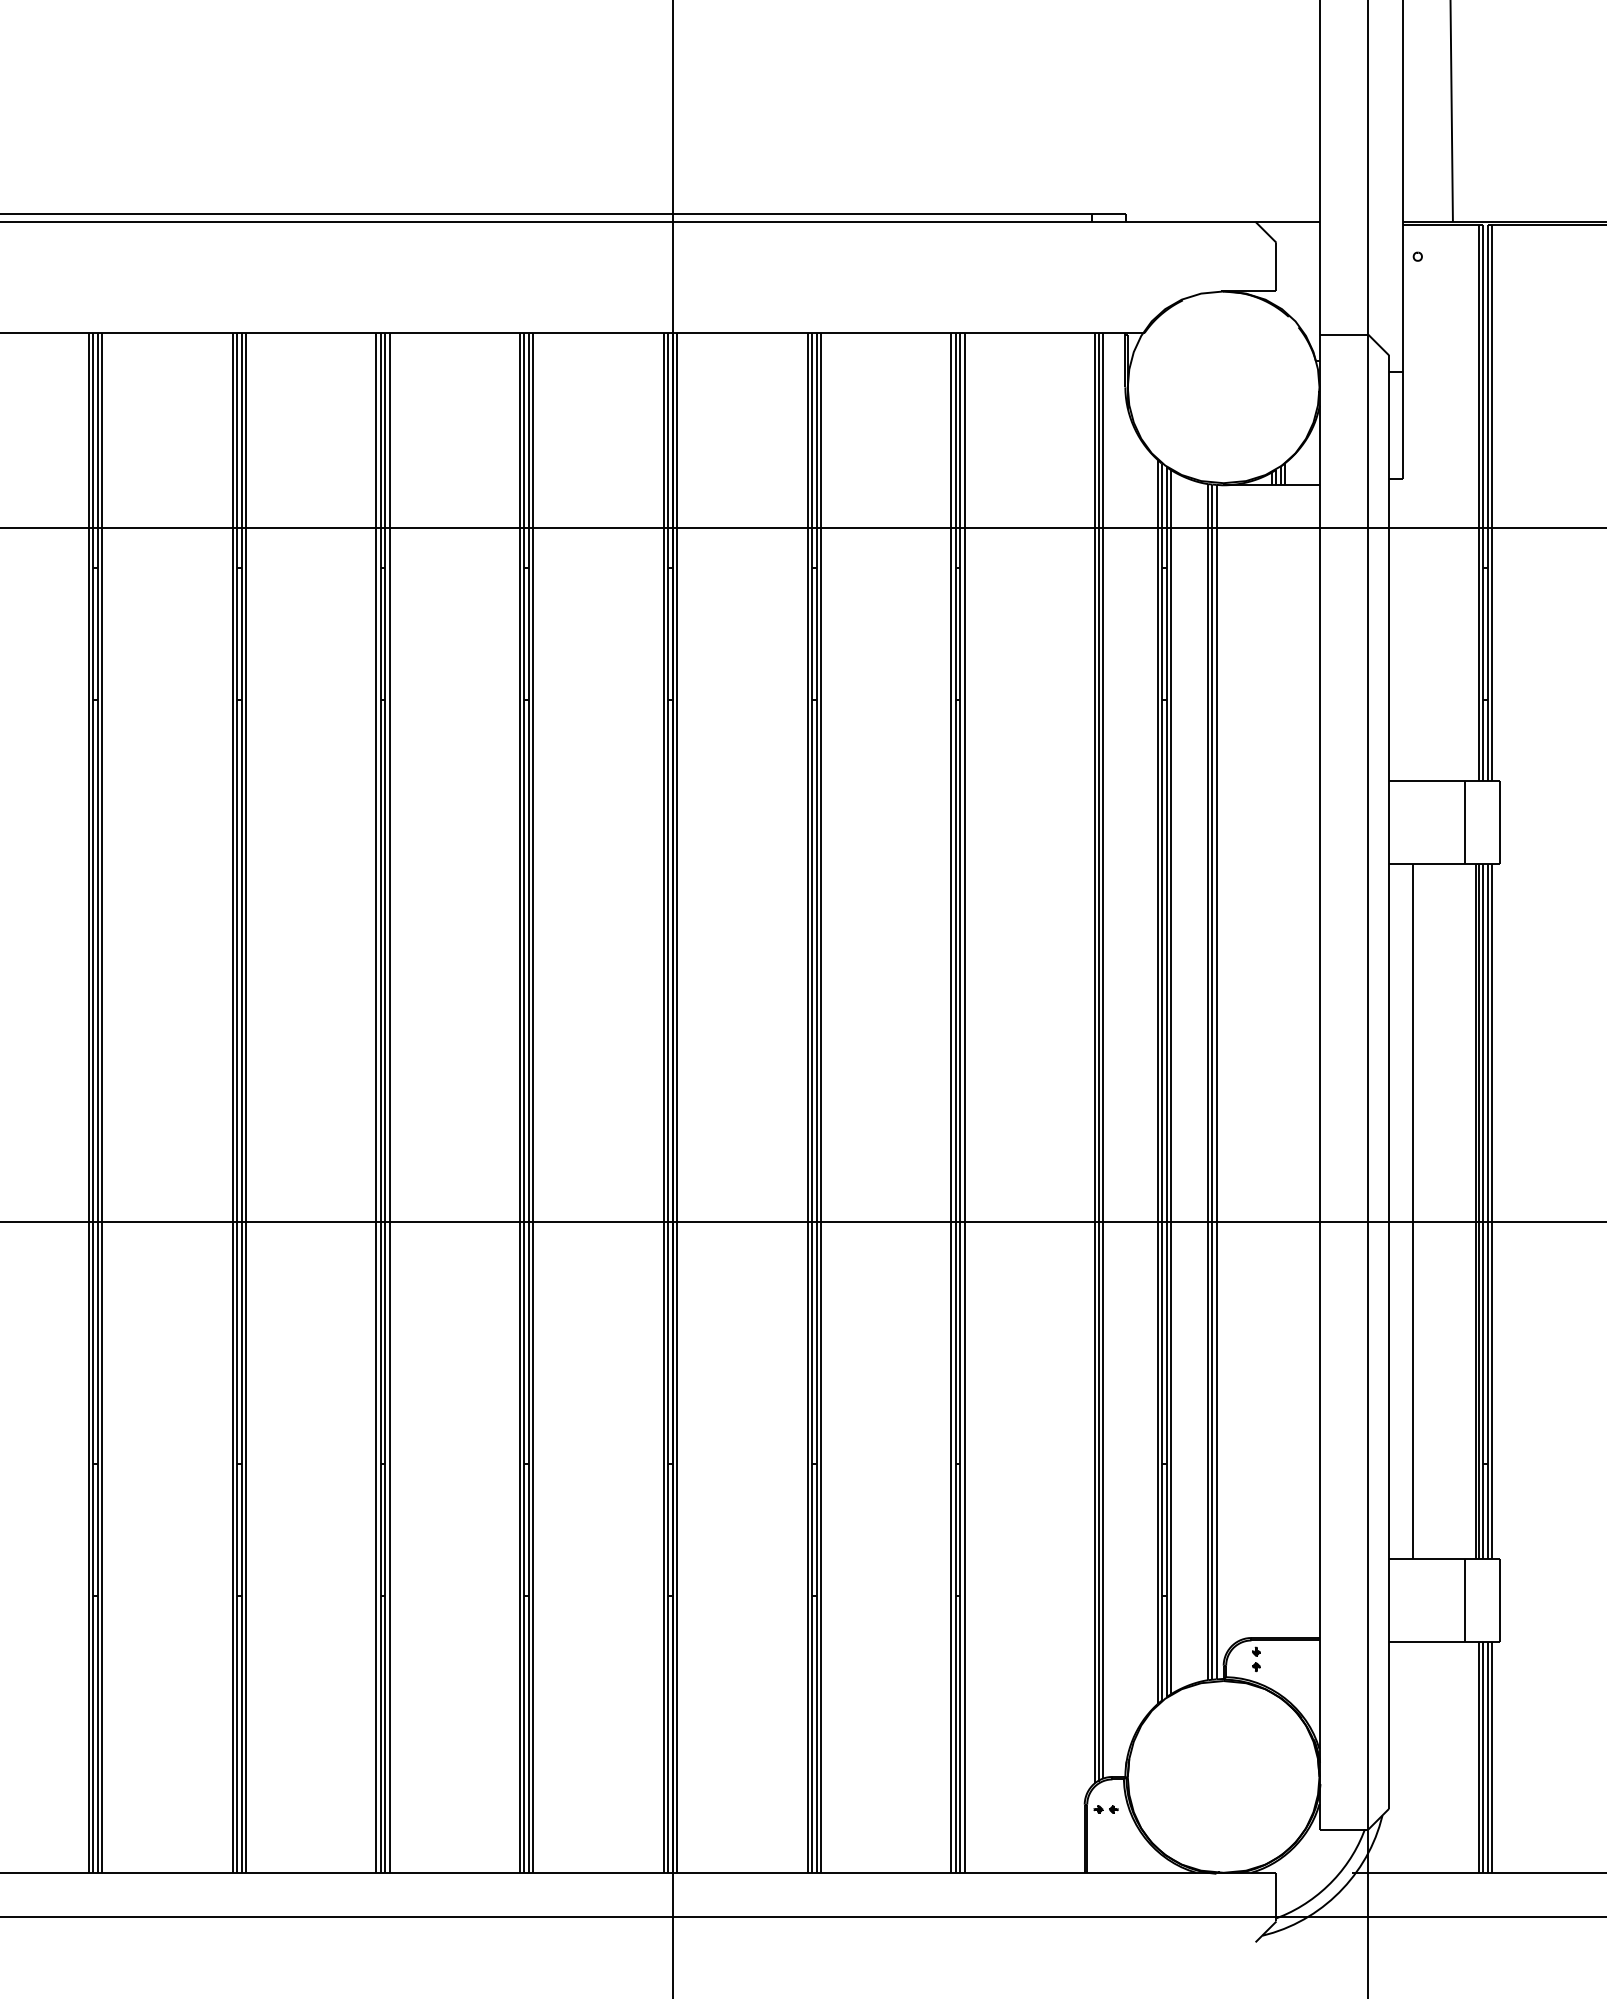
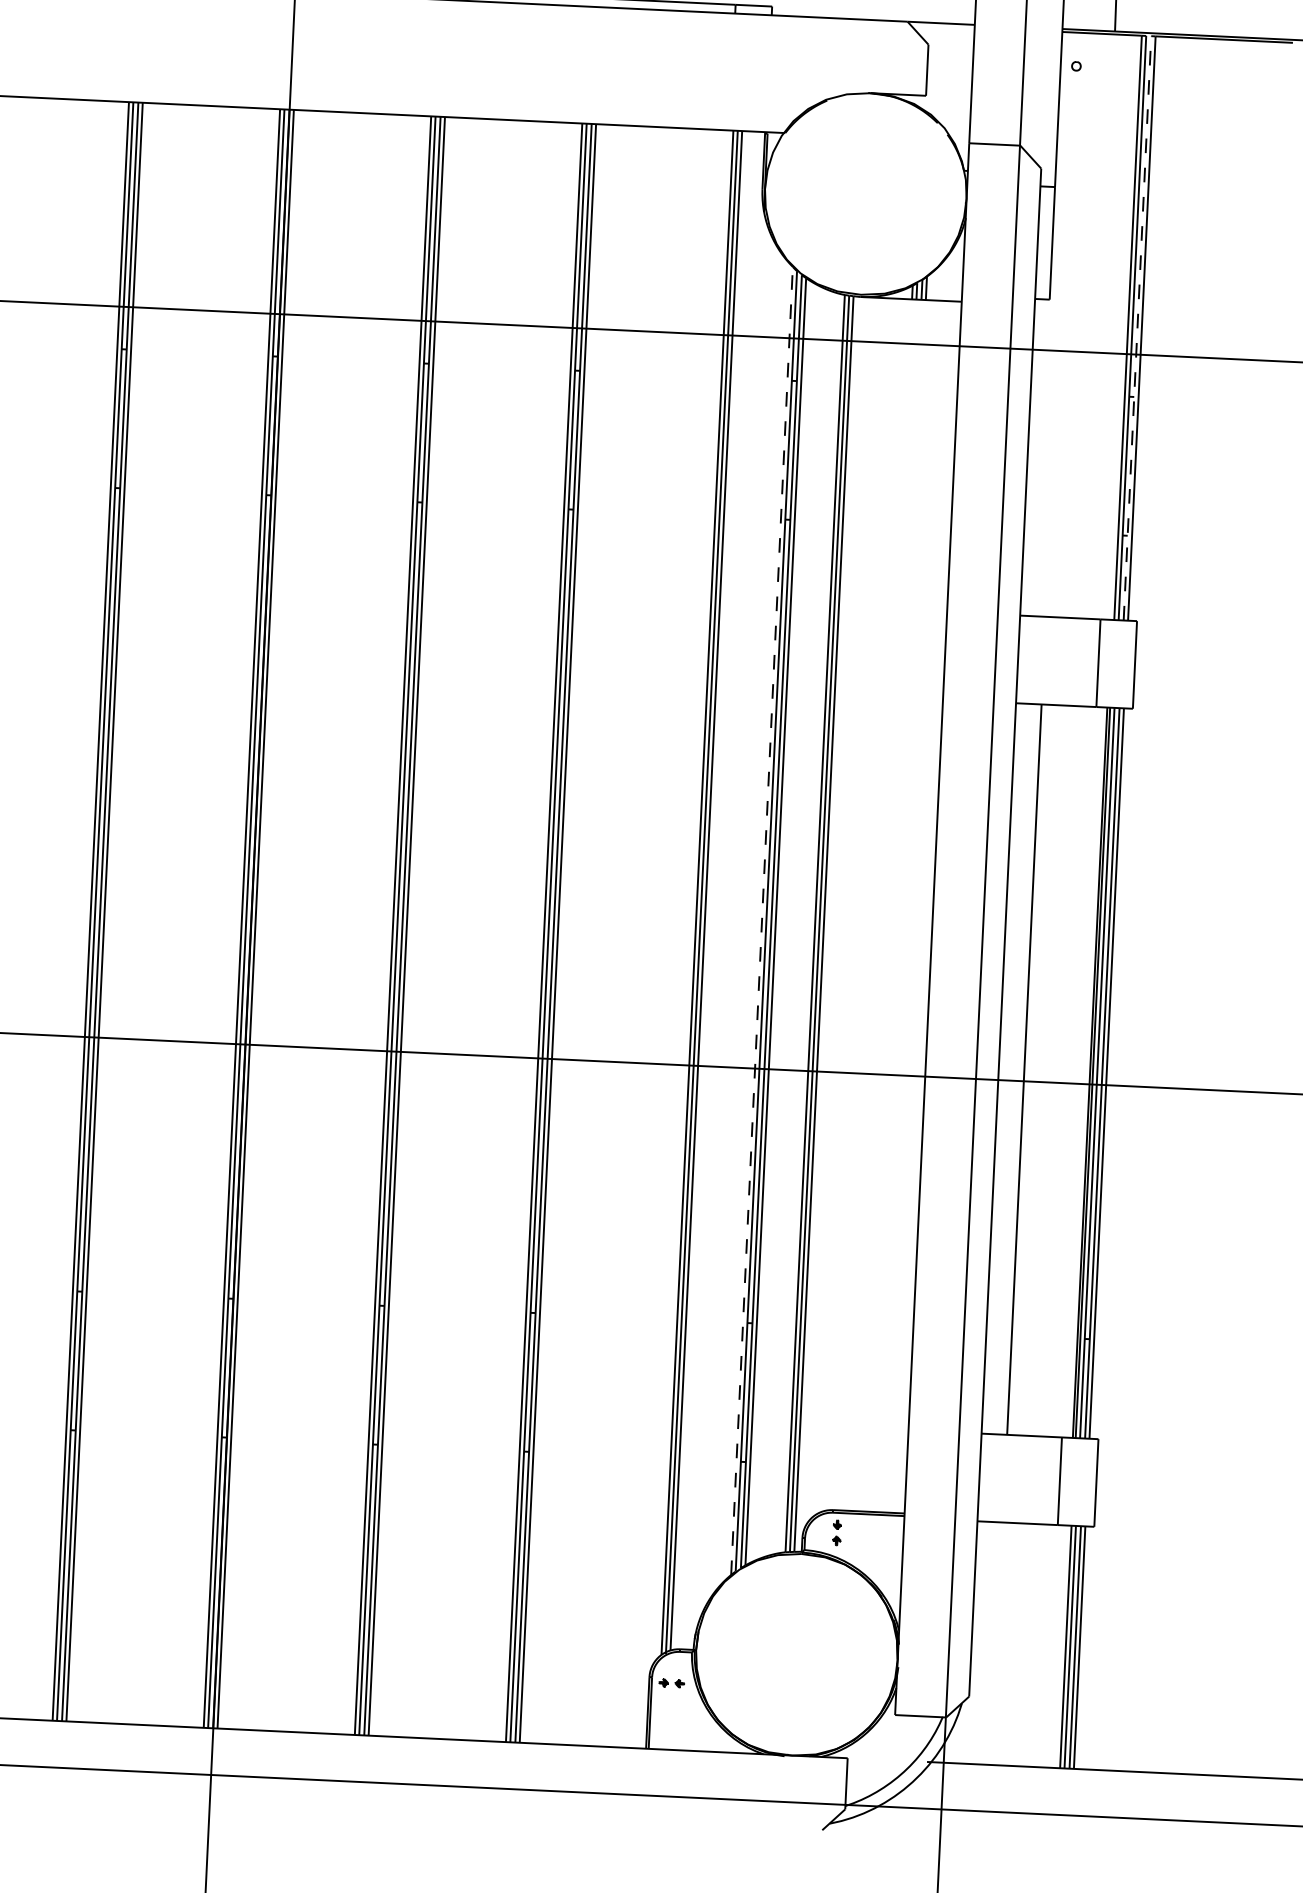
line: (1487, 502) -> (1137, 328), solid -> dashed
line: (1157, 1081) -> (761, 920), solid -> dashed

